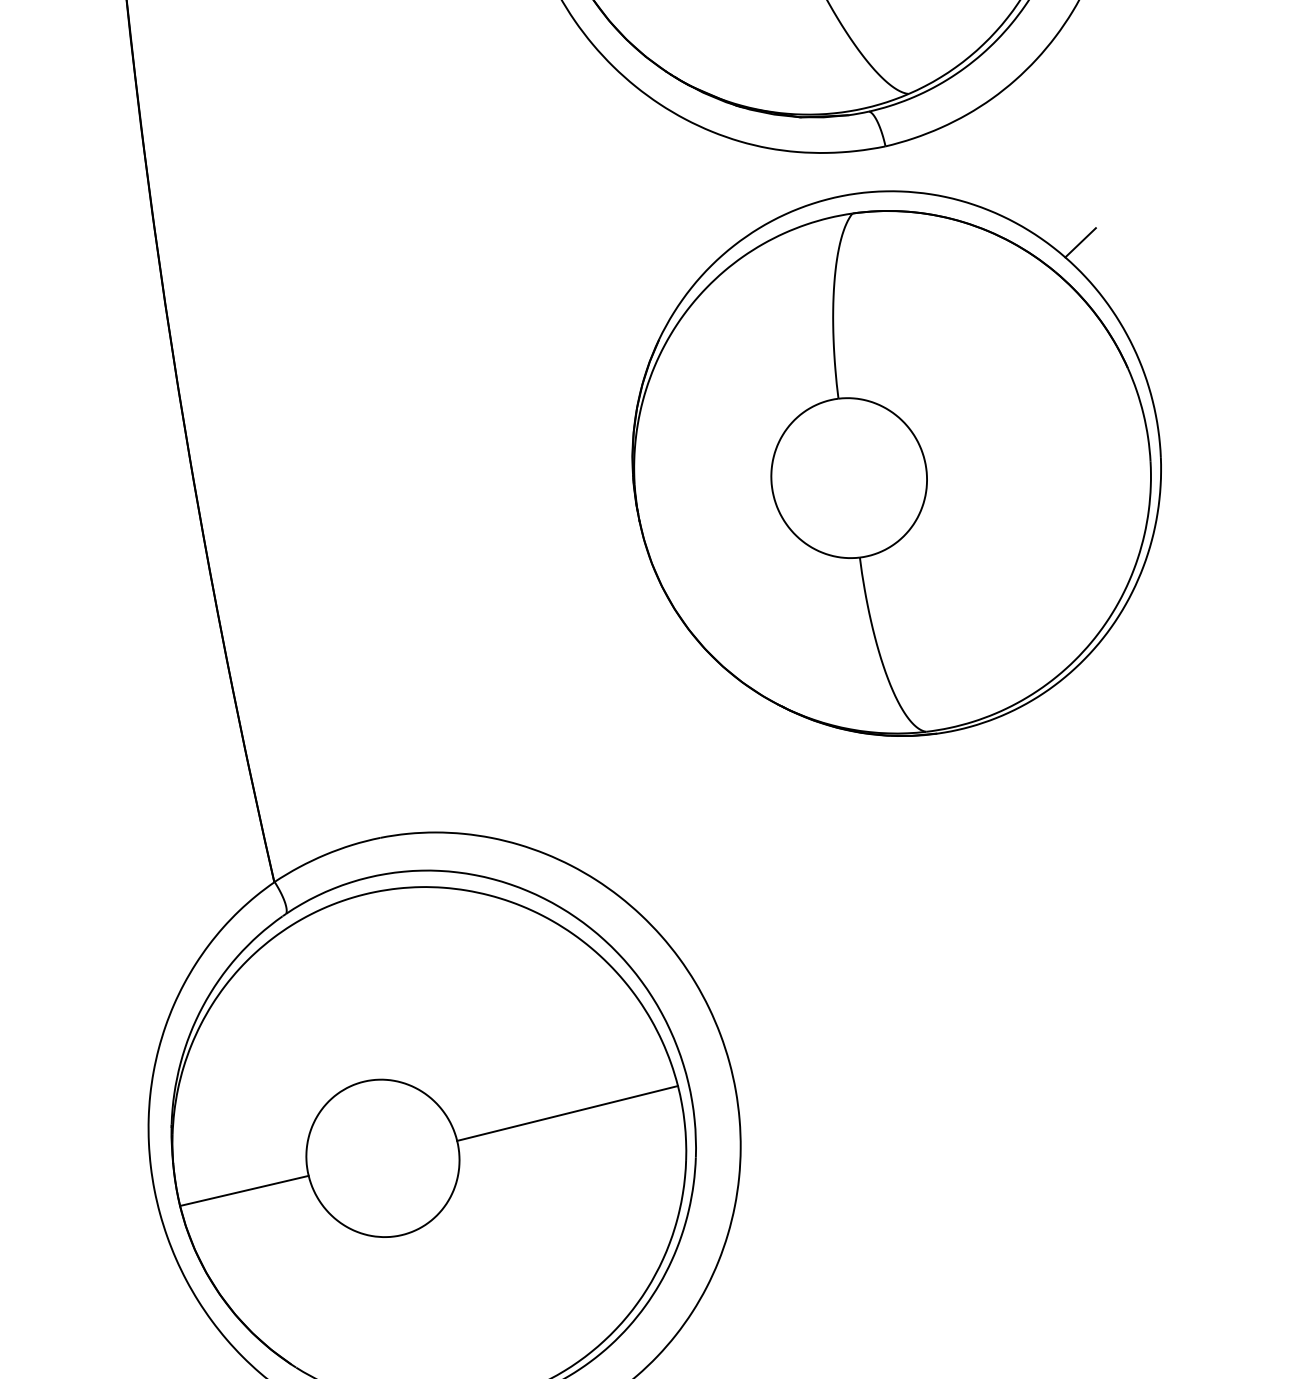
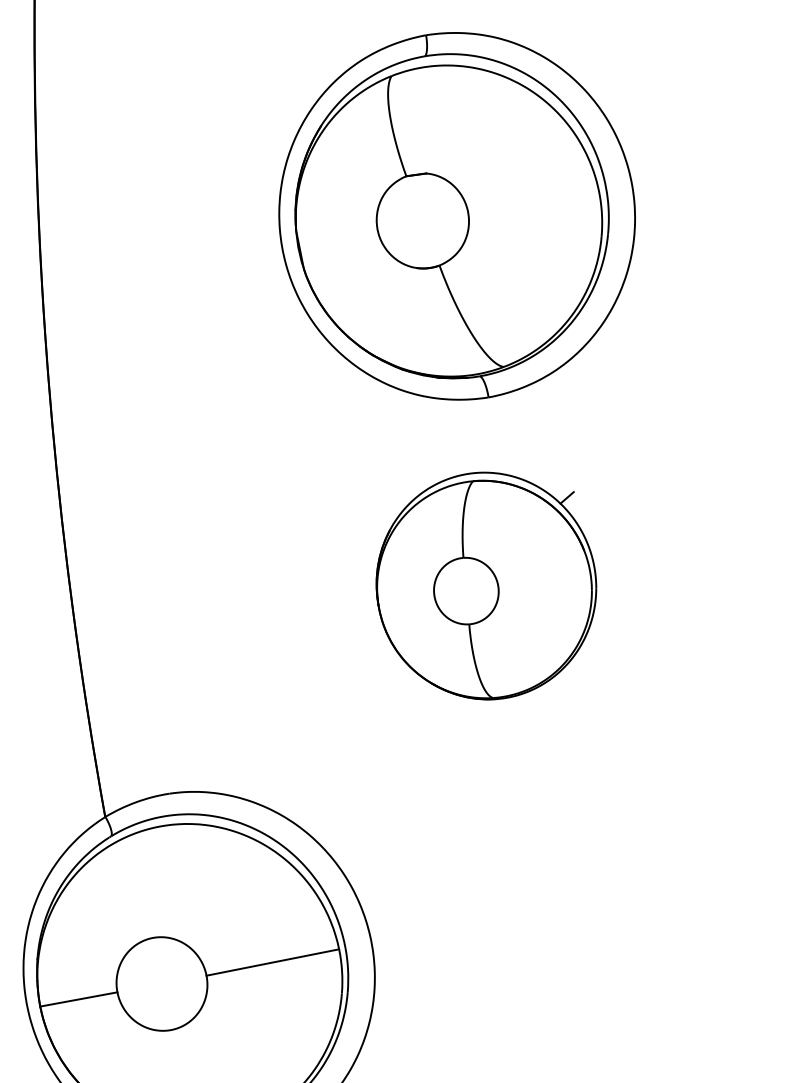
part: (896, 462) -> (486, 585), size x0.7

